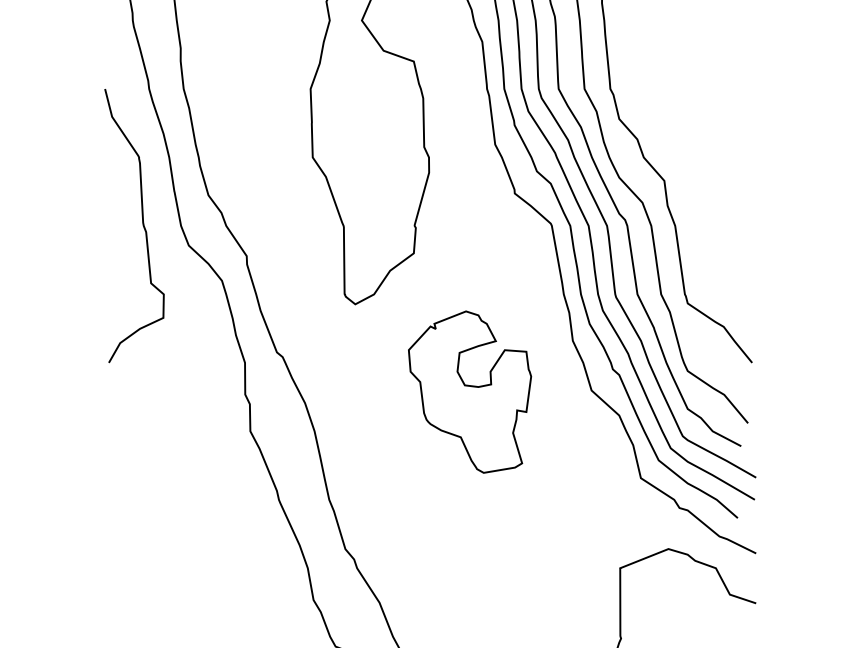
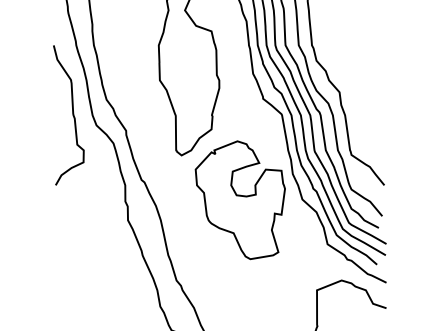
part: (468, 392) -> (239, 200), size x1.43

